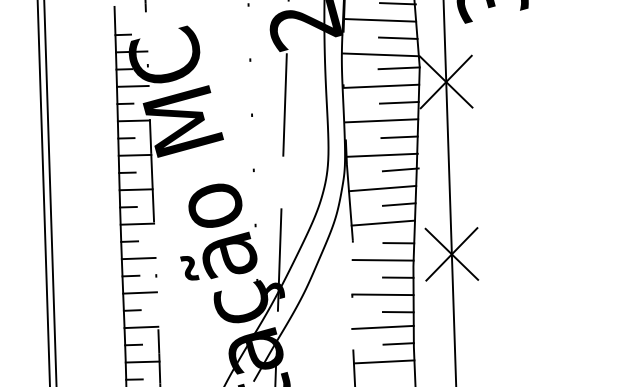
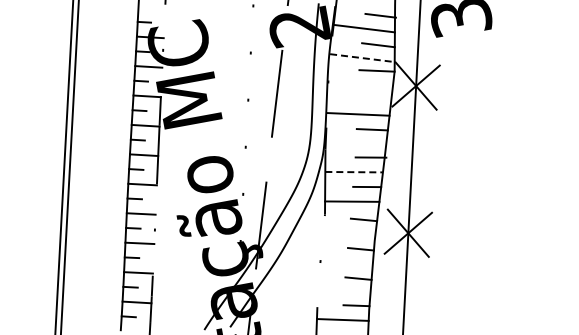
line: (380, 55) -> (362, 58), solid -> dashed
line: (381, 85) -> (360, 84), removed
line: (399, 103) -> (374, 100), removed
line: (381, 155) -> (355, 143), removed
line: (383, 188) -> (354, 172), solid -> dashed
line: (383, 259) -> (349, 232), removed
line: (382, 294) -> (346, 262), removed
line: (383, 327) -> (344, 290), removed

